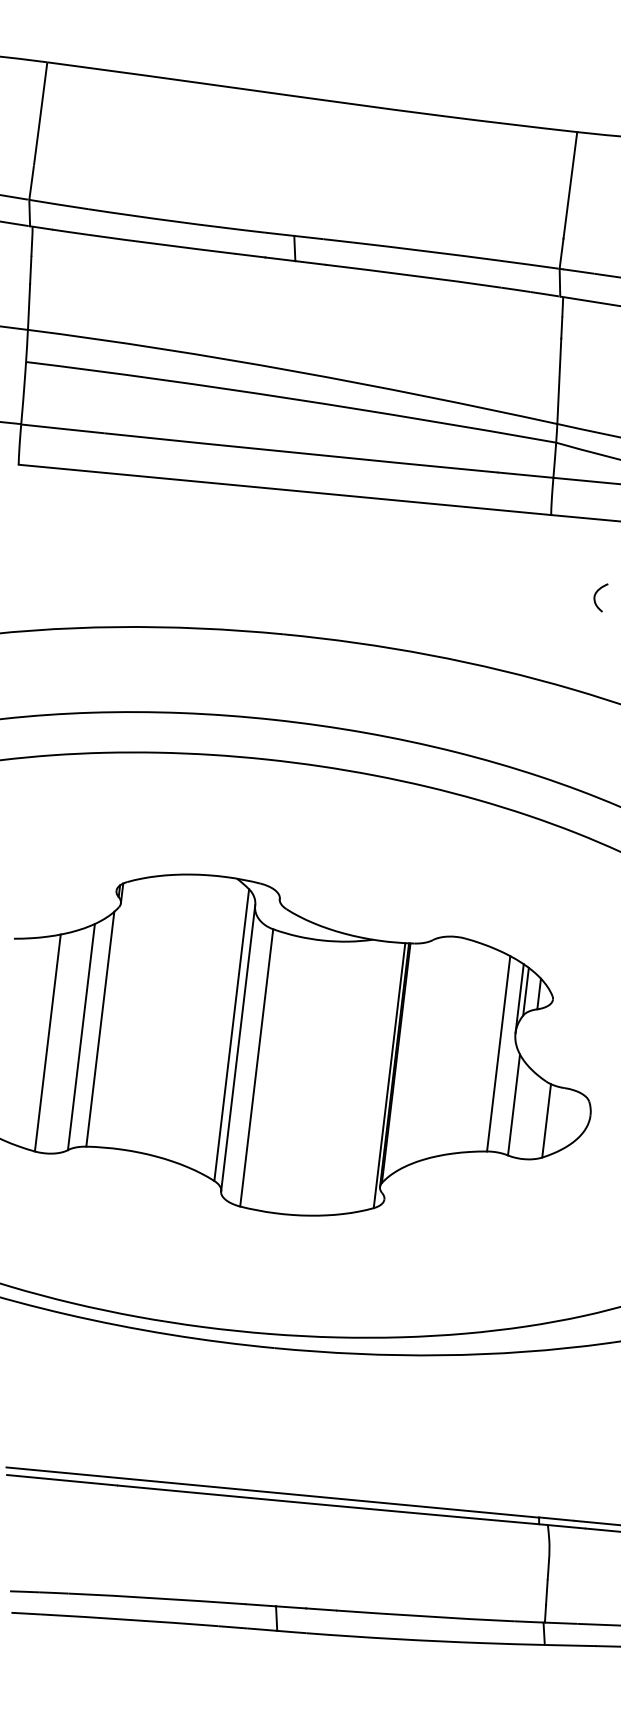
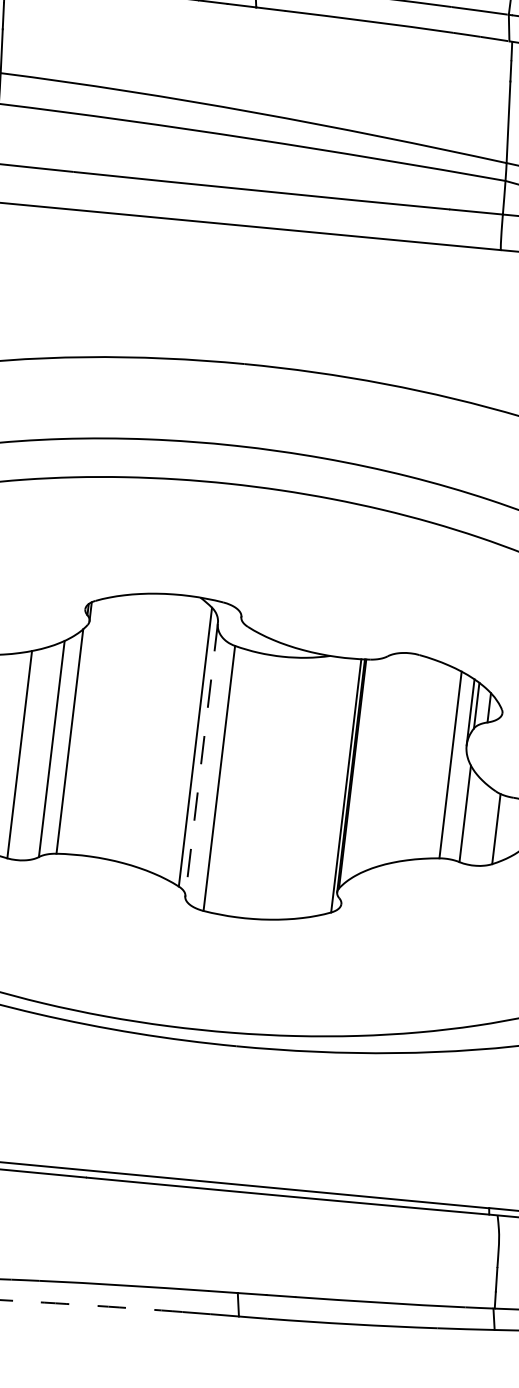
line: (238, 1048) -> (201, 759), solid -> dashed
arc: (129, 1619) -> (97, 1305), solid -> dashed

